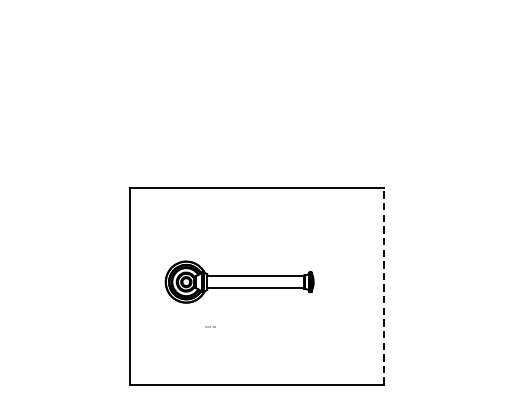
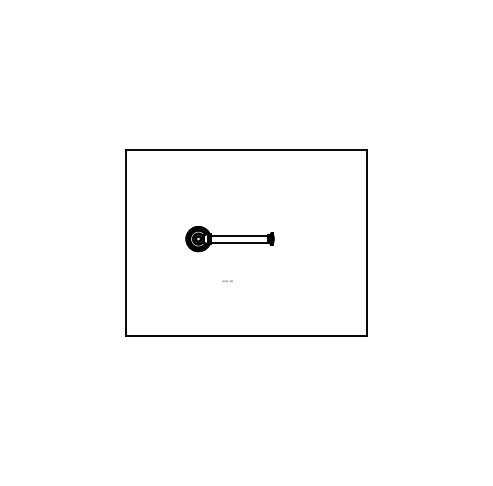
part: (239, 282) -> (229, 239), size x0.62
line: (383, 287) -> (366, 243), dashed -> solid
text: (210, 326) -> (227, 280), moved

